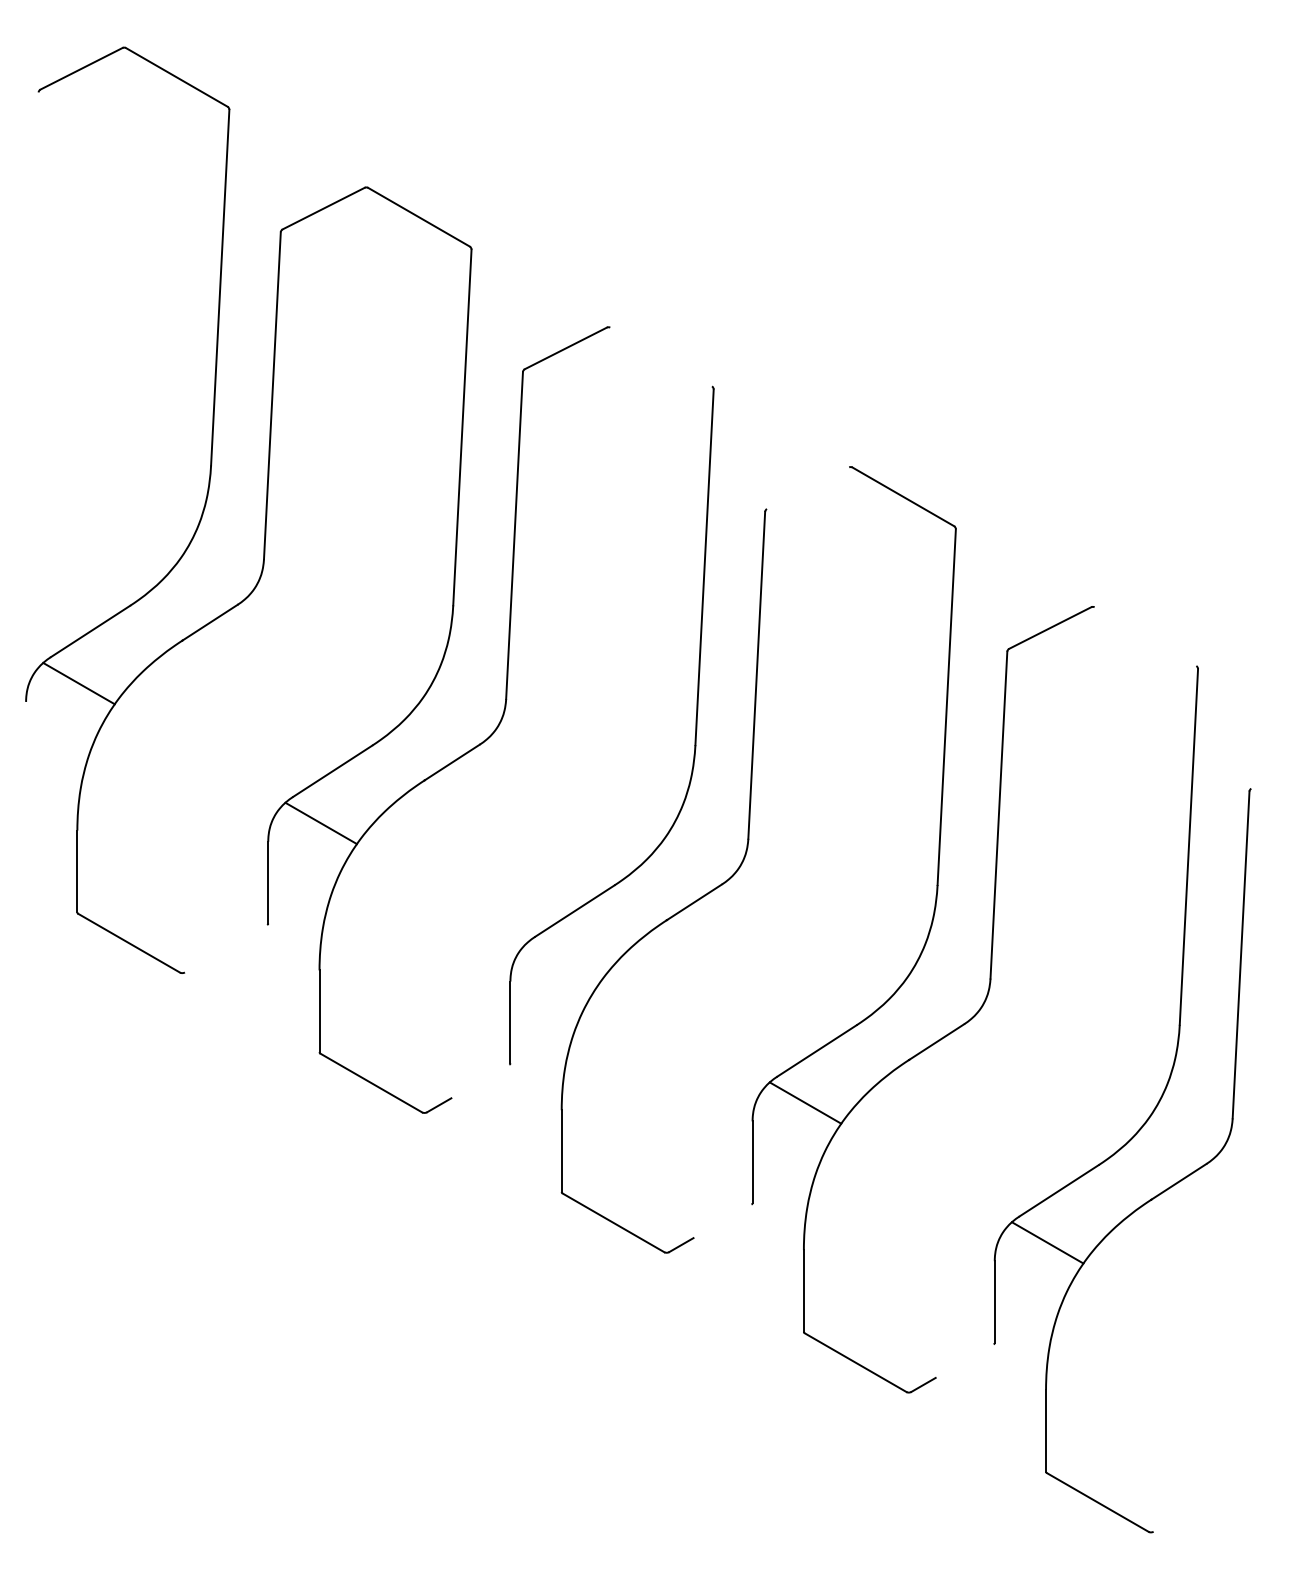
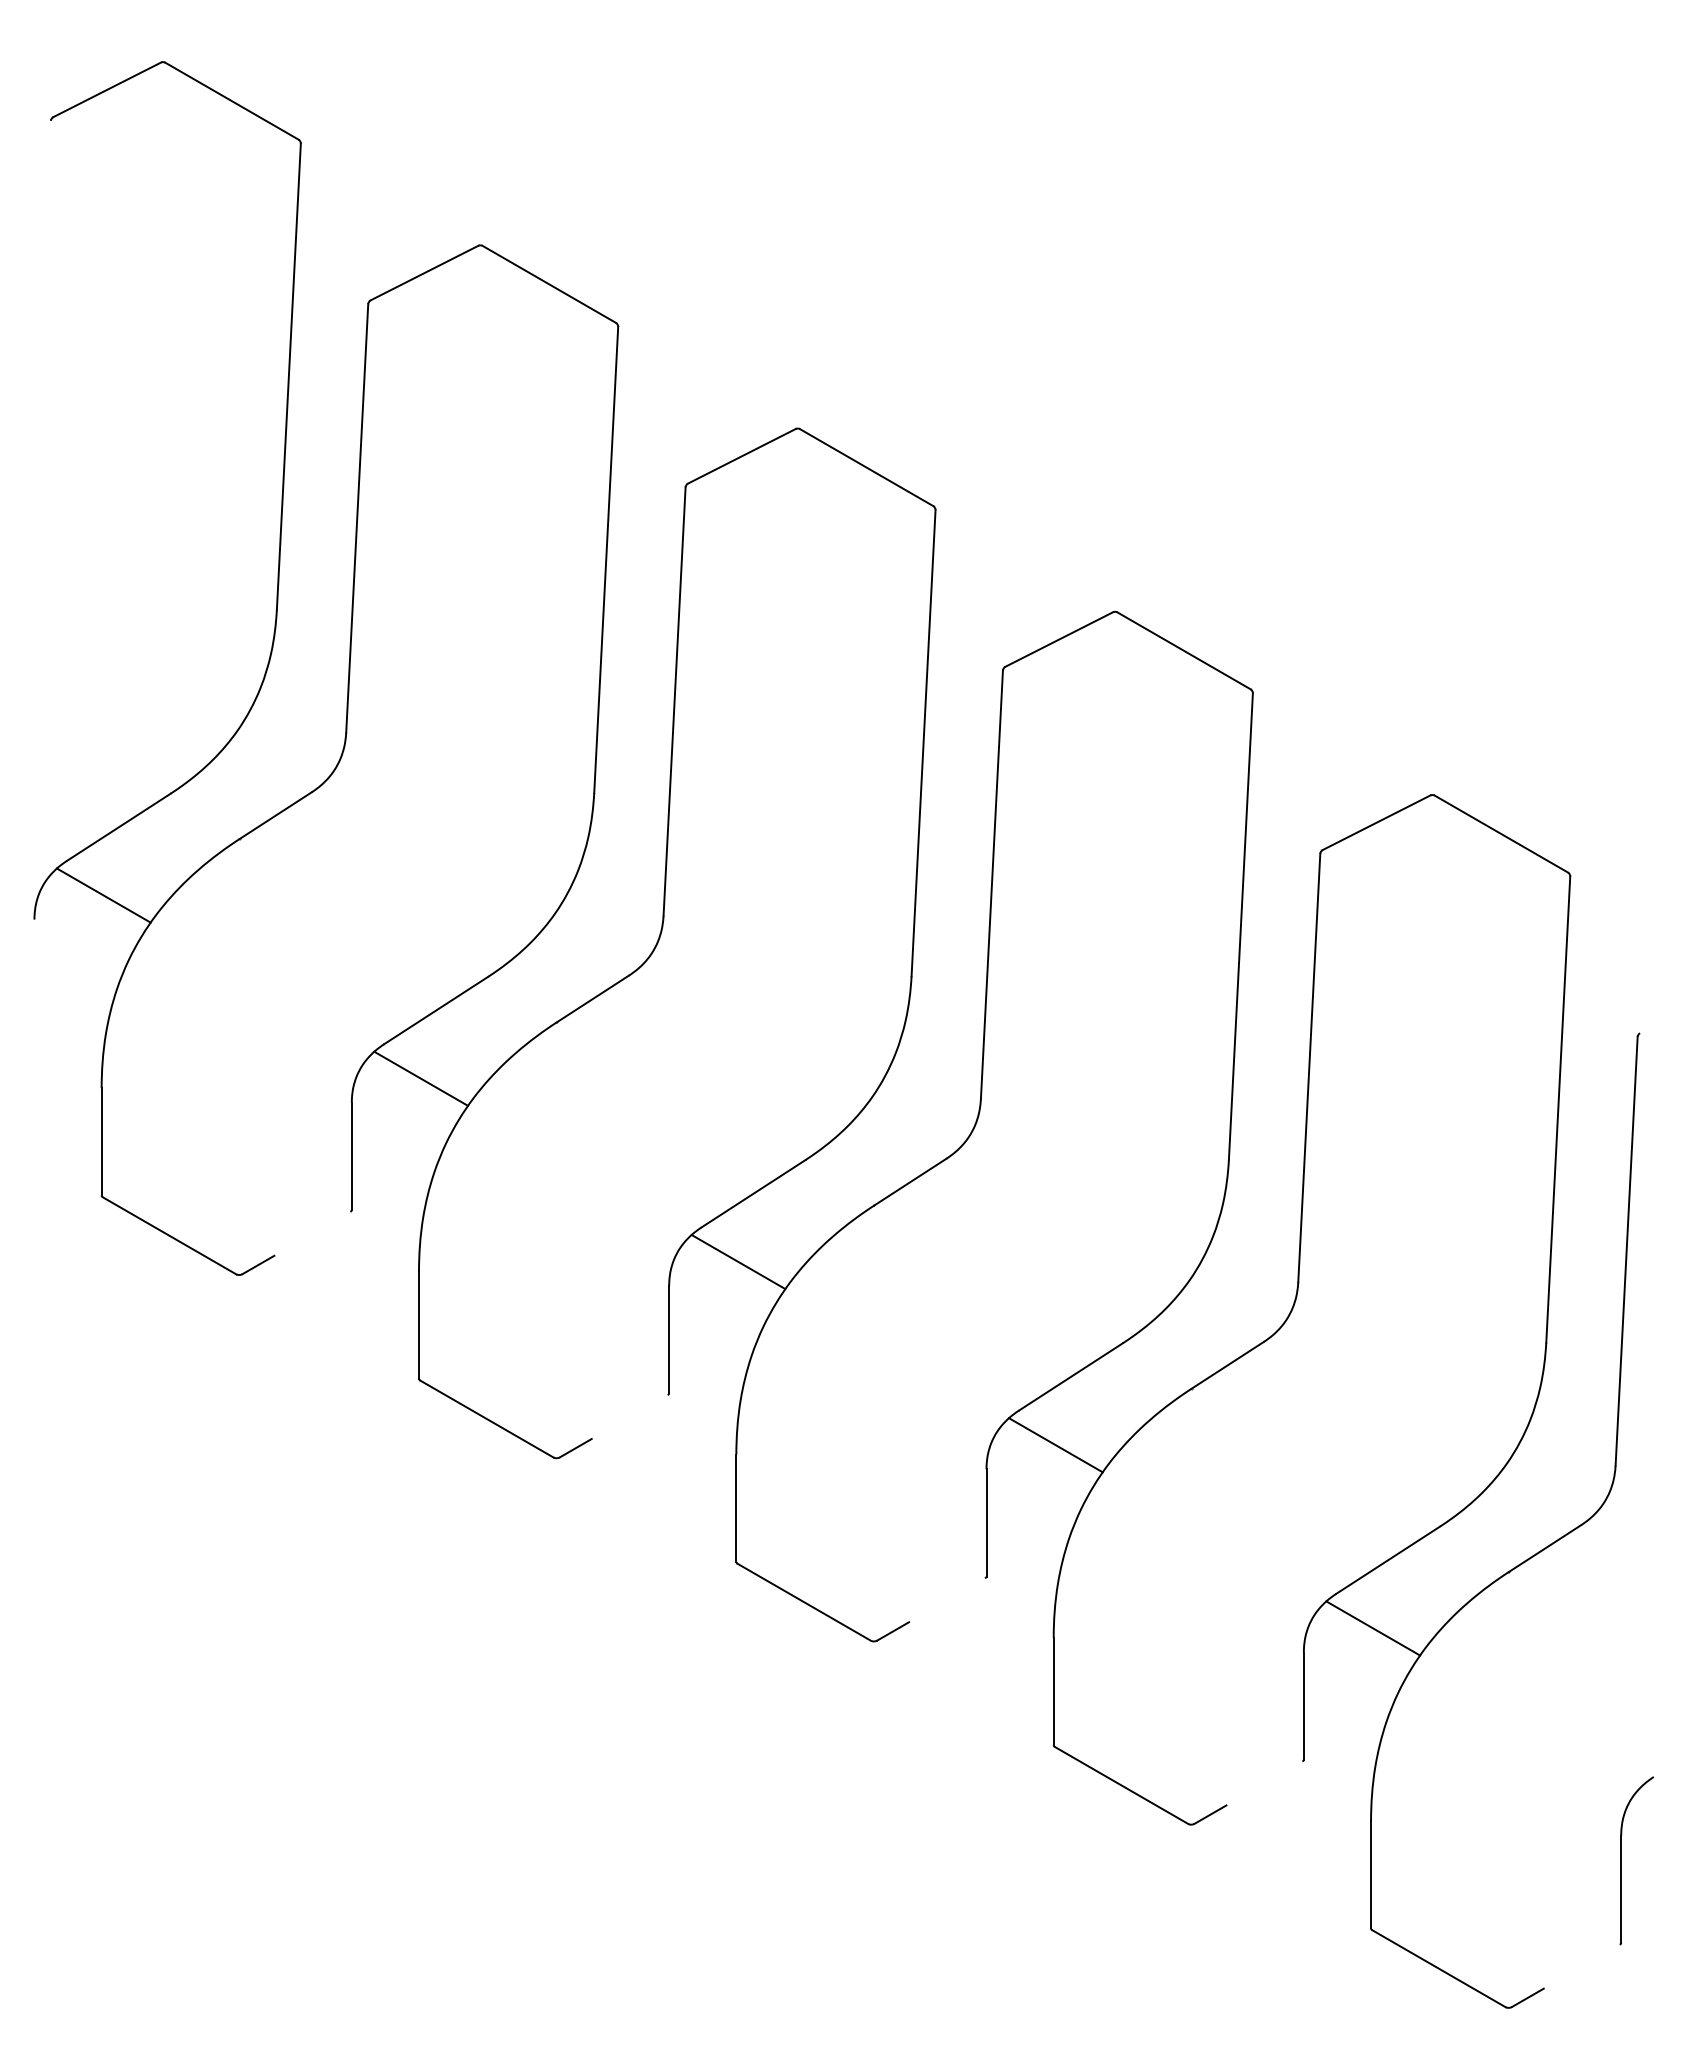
line: (661, 356) -> (866, 467), added
line: (808, 488) -> (1059, 639), added
line: (1145, 636) -> (1501, 833), added
line: (563, 962) -> (738, 1261), added
line: (197, 965) -> (258, 1264), added
part: (1237, 1419) -> (1621, 1860), added
line: (1165, 1524) -> (1527, 1997), added

